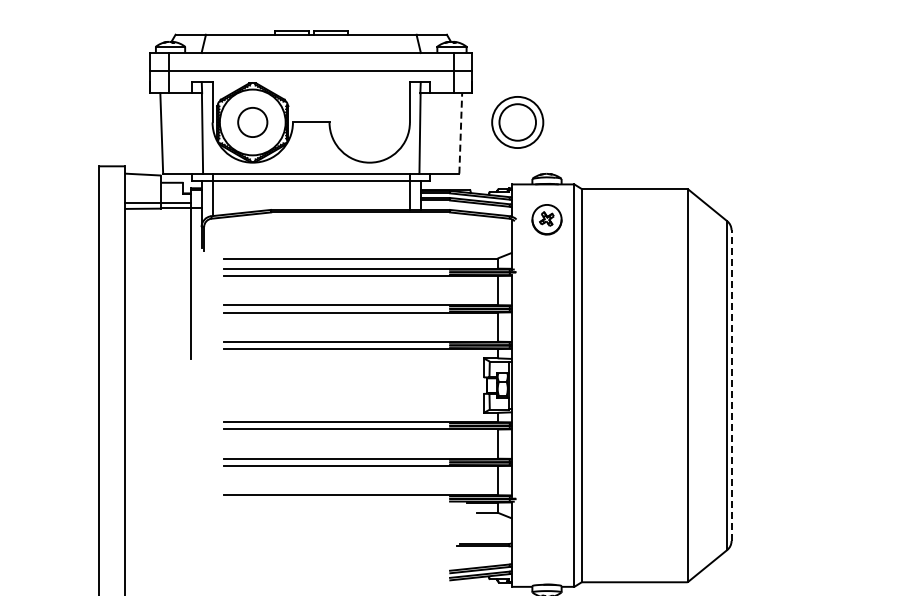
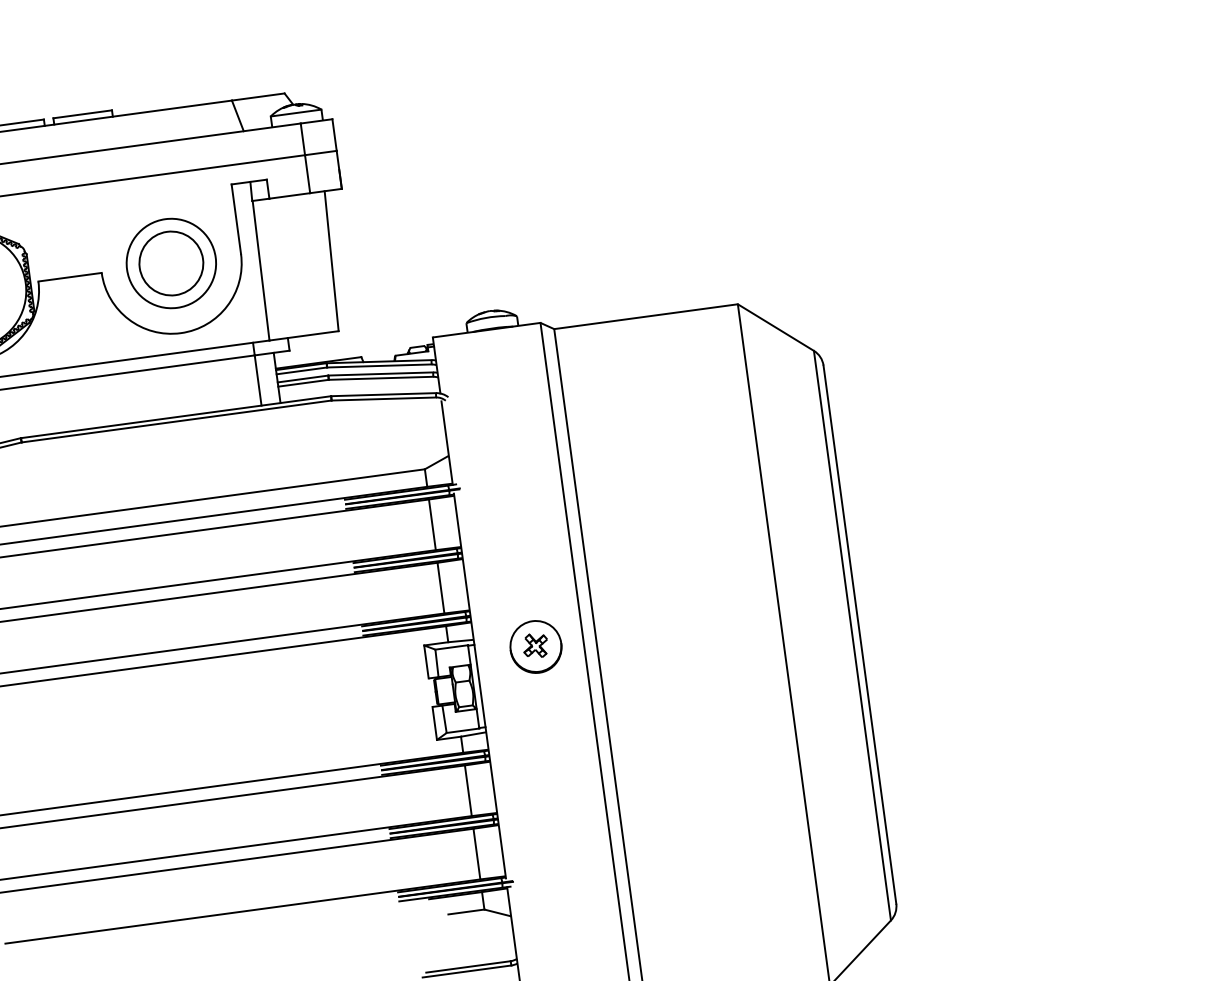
part: (517, 122) -> (170, 263), moved
line: (460, 132) -> (330, 259), dashed -> solid
part: (546, 219) -> (535, 646), moved
line: (731, 385) -> (859, 634), dashed -> solid

